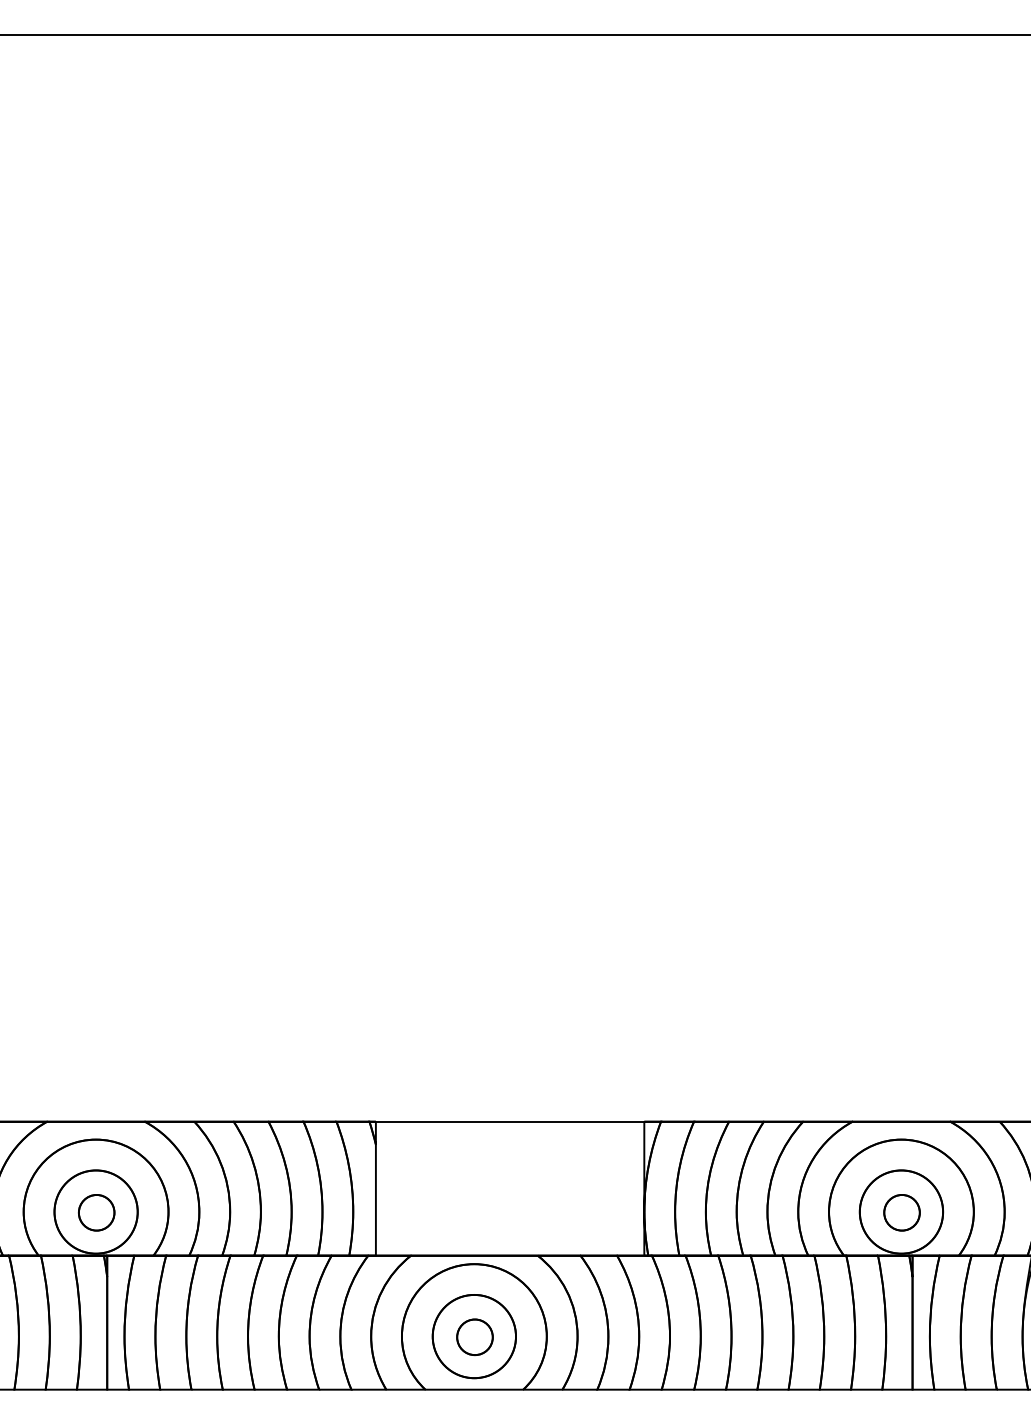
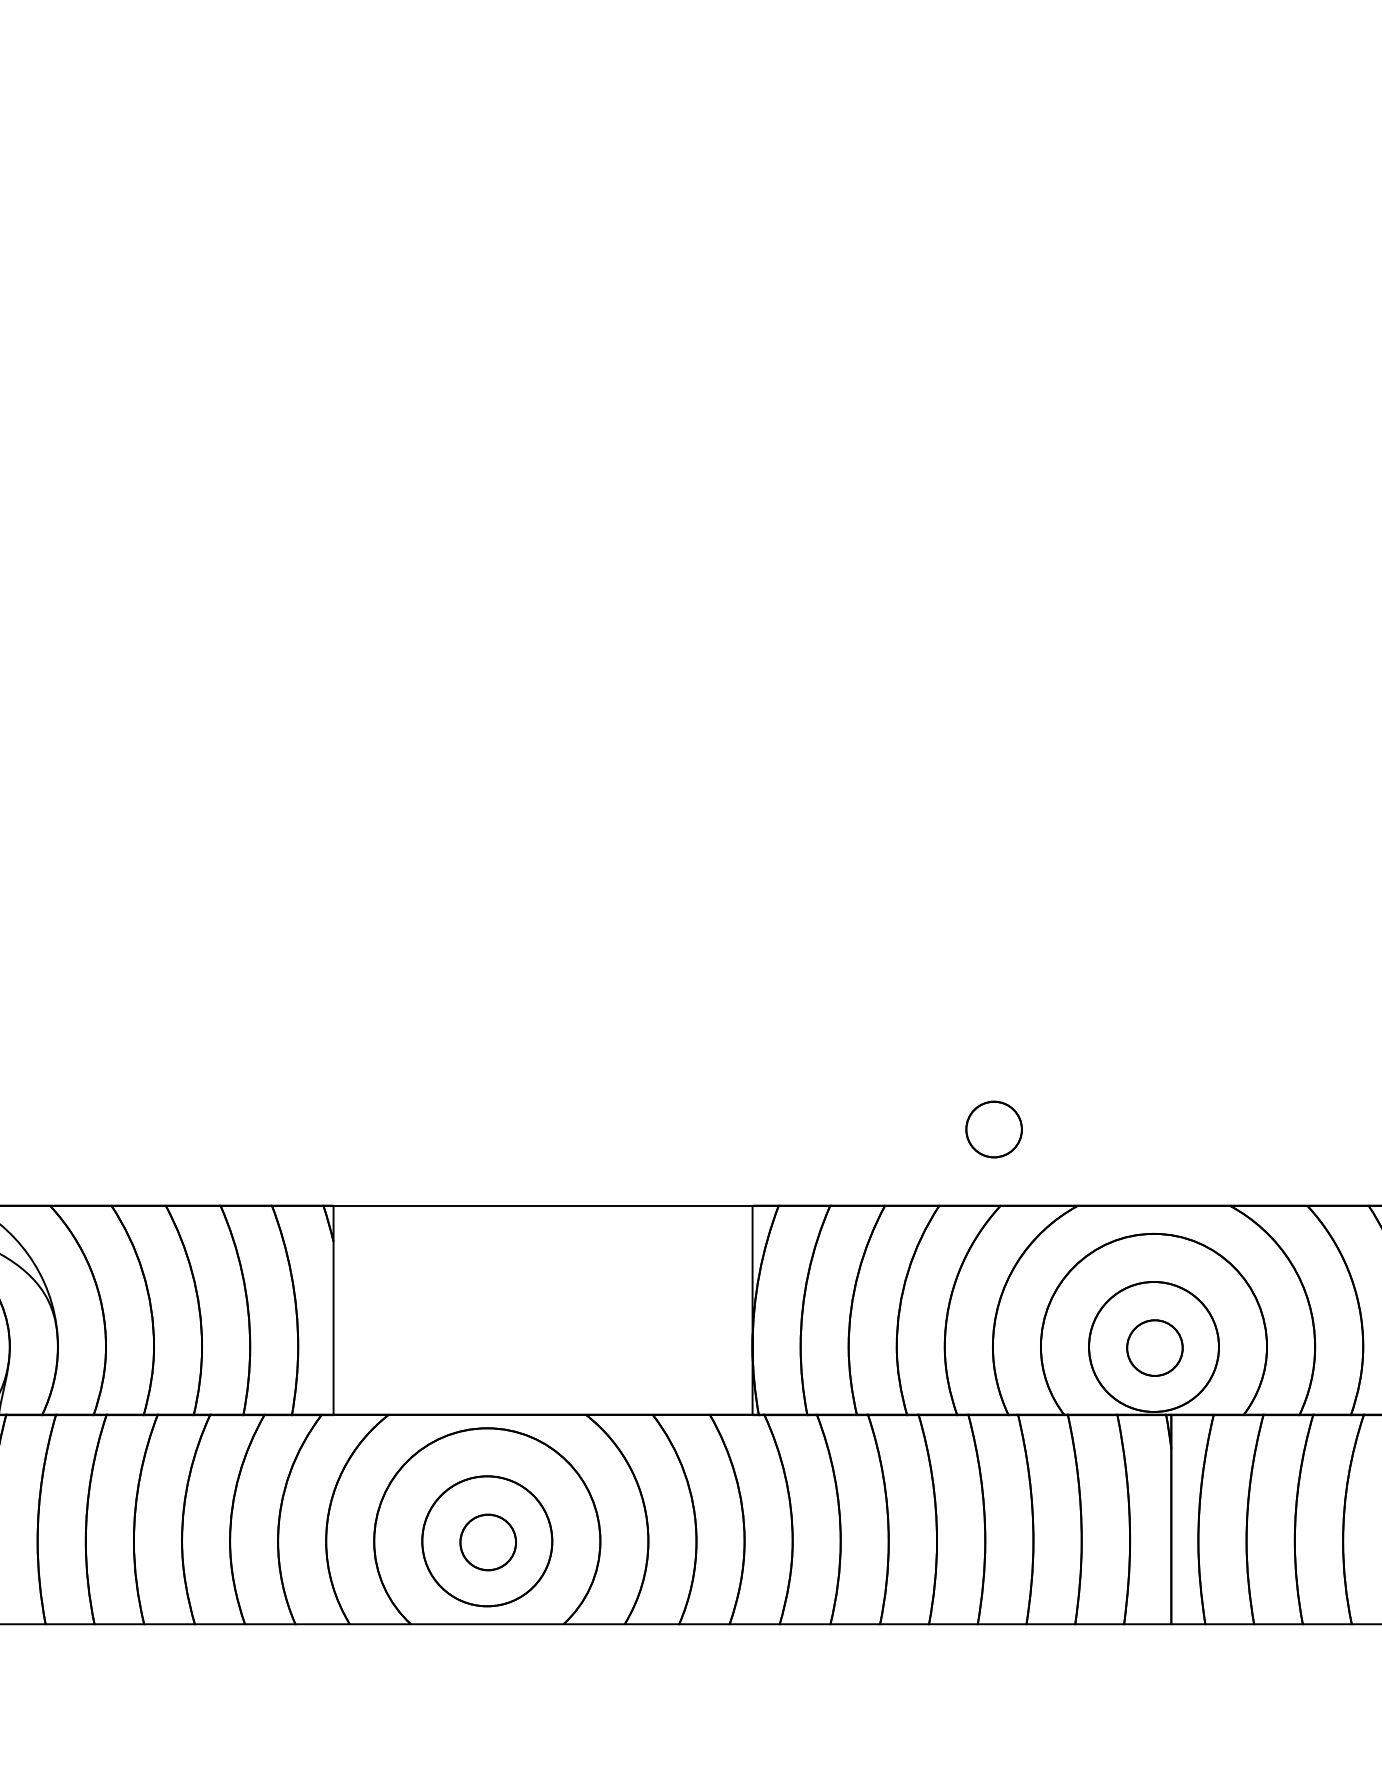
part: (798, 1072) -> (993, 1129), added

